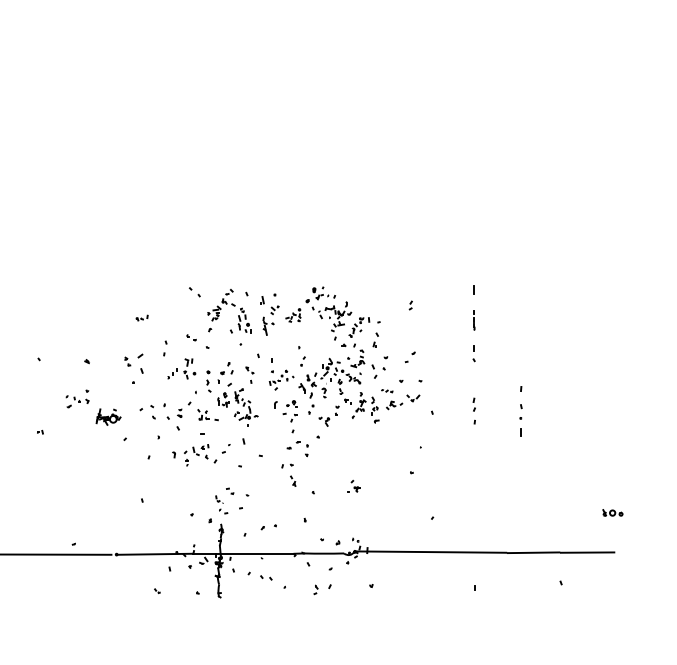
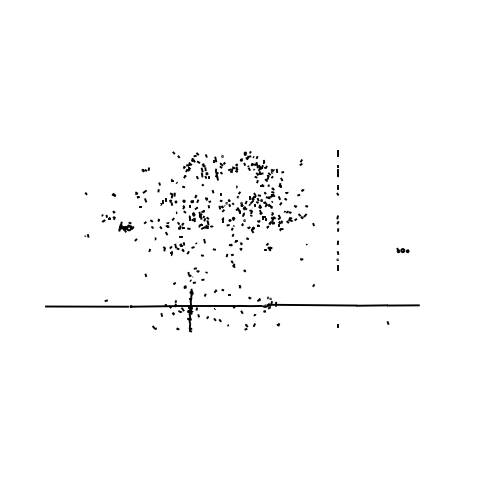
part: (520, 410) -> (337, 255), moved
part: (354, 486) -> (268, 247), moved
part: (612, 512) -> (402, 250), moved

